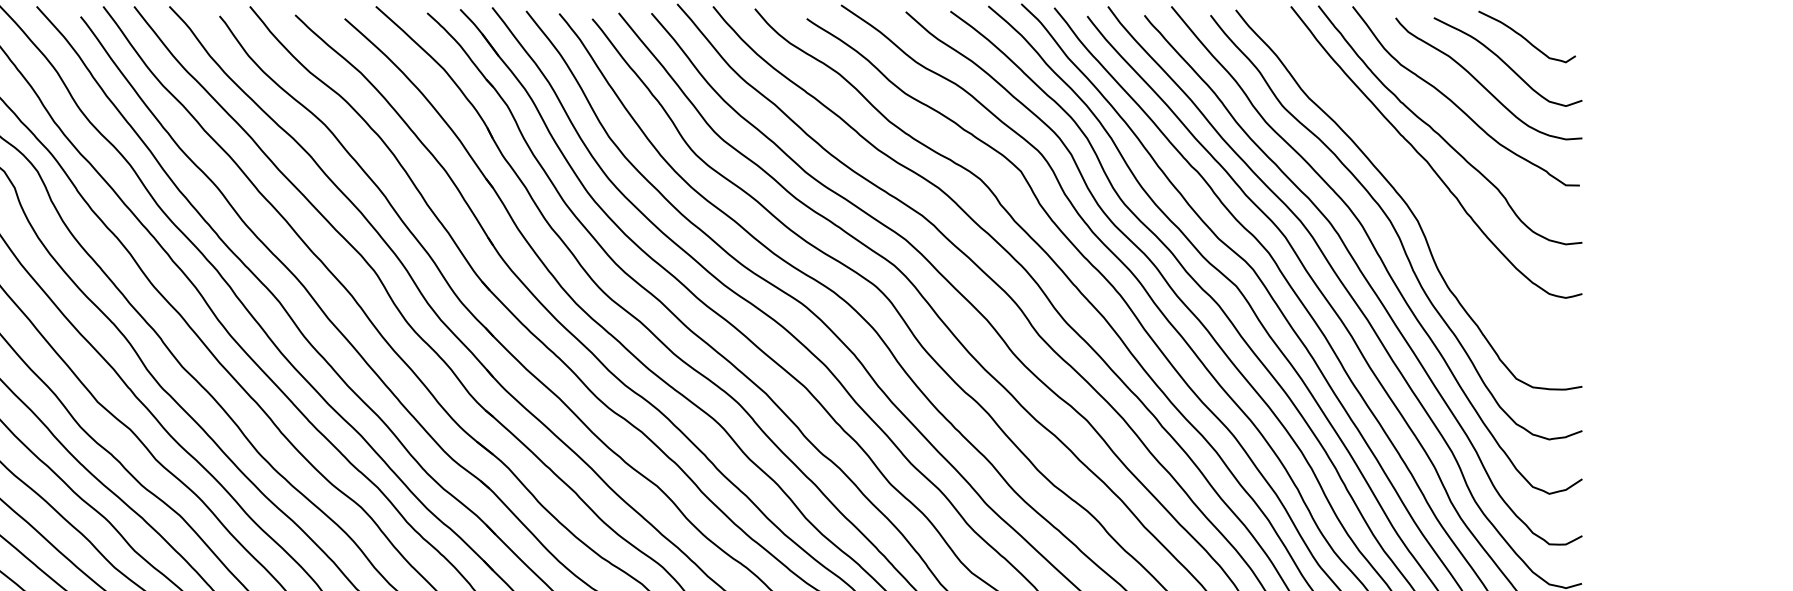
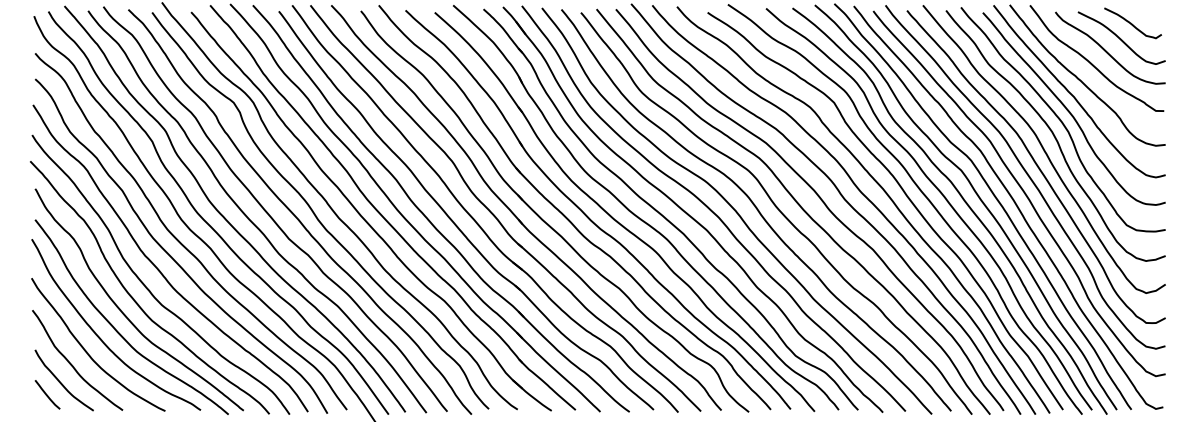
curve: (1421, 186) -> (1070, 111), added

